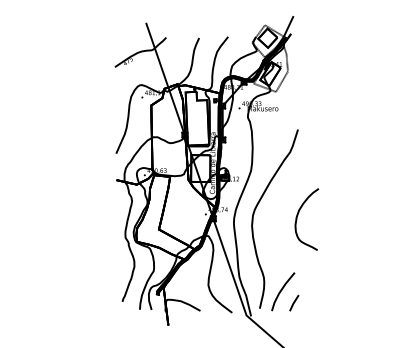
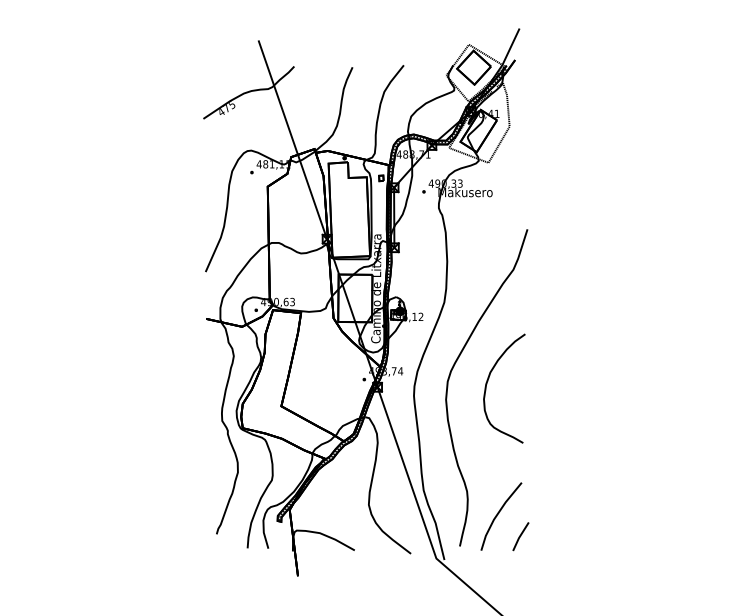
curve: (298, 215) -> (489, 381), moved

